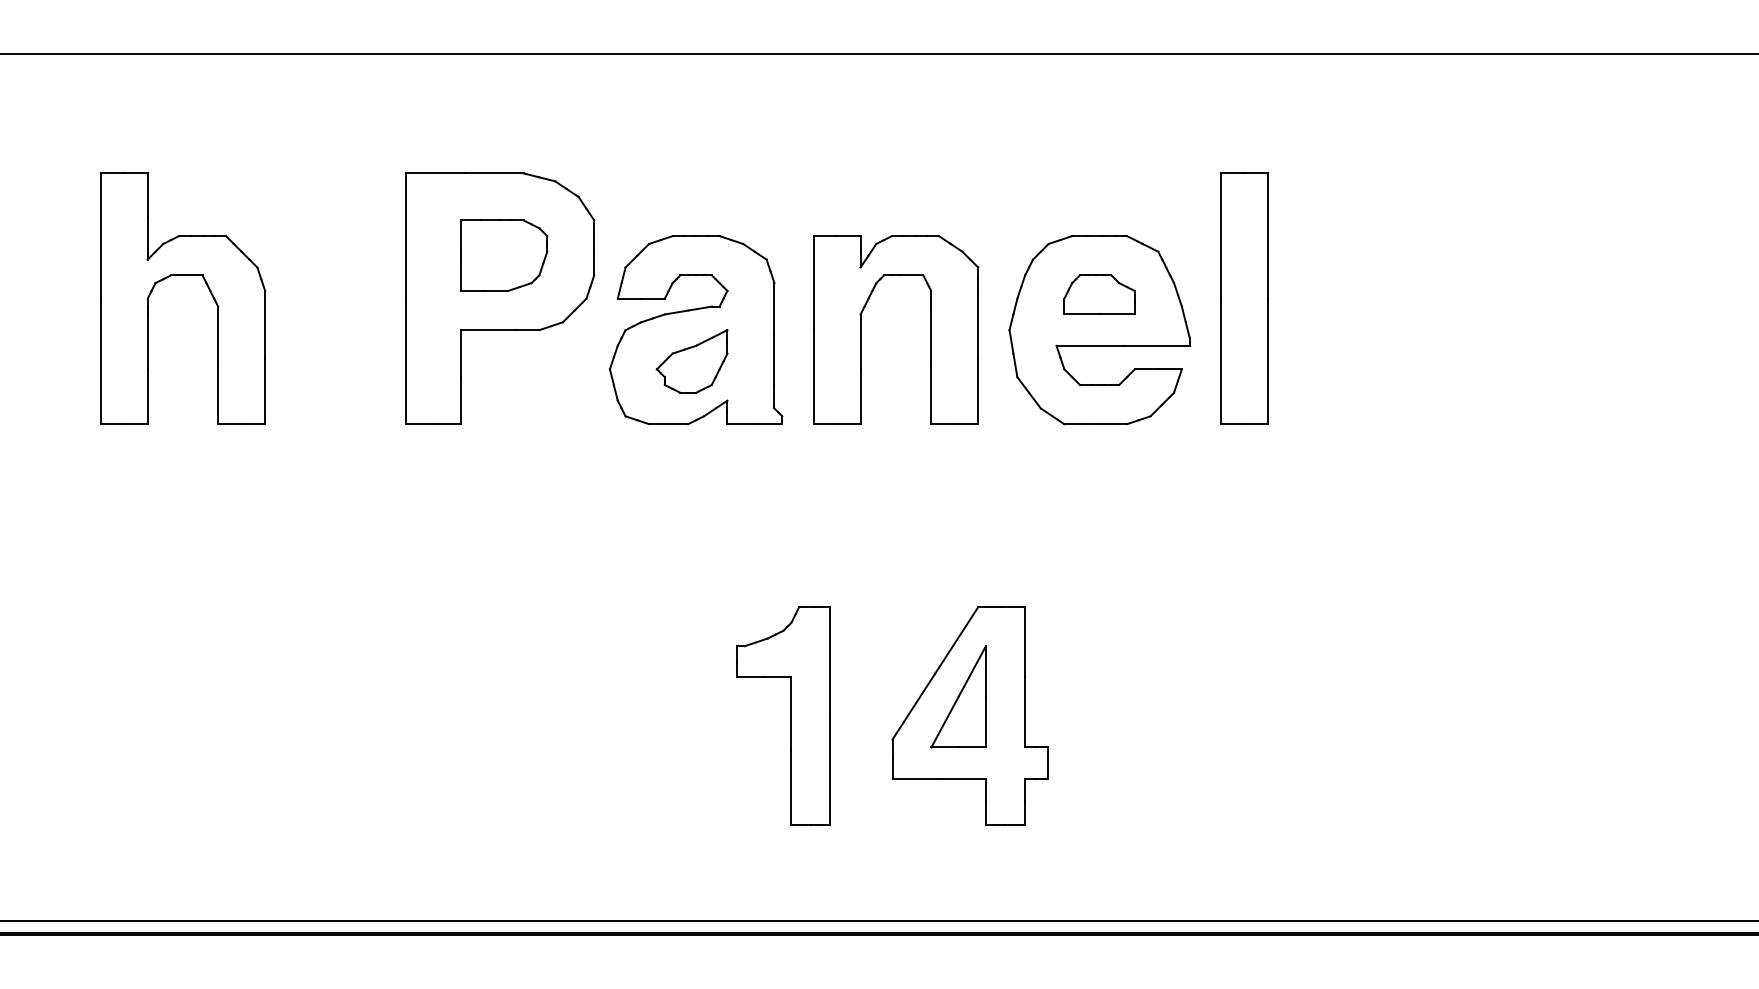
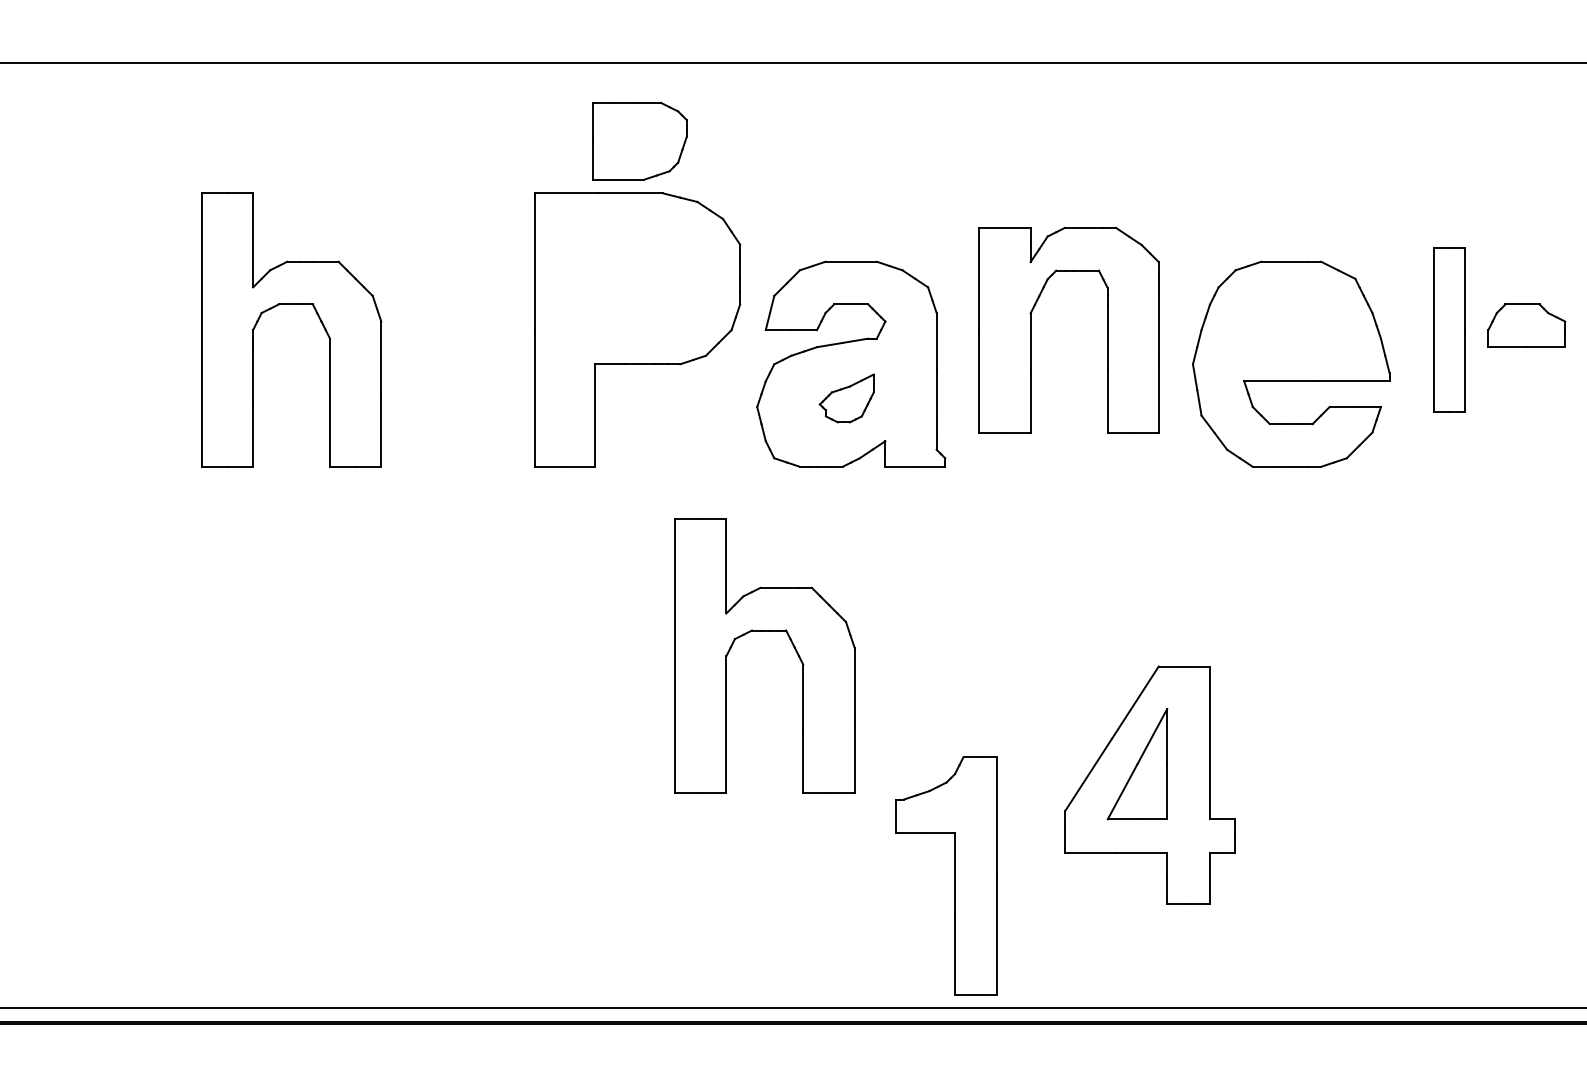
part: (504, 255) -> (640, 141), moved
part: (1099, 294) -> (1526, 325), moved
part: (1244, 298) -> (1449, 329), size x0.6
part: (930, 329) -> (1106, 329), moved
part: (691, 361) -> (846, 398), size x0.7
part: (617, 574) -> (765, 630), added
part: (790, 715) -> (954, 875), moved

